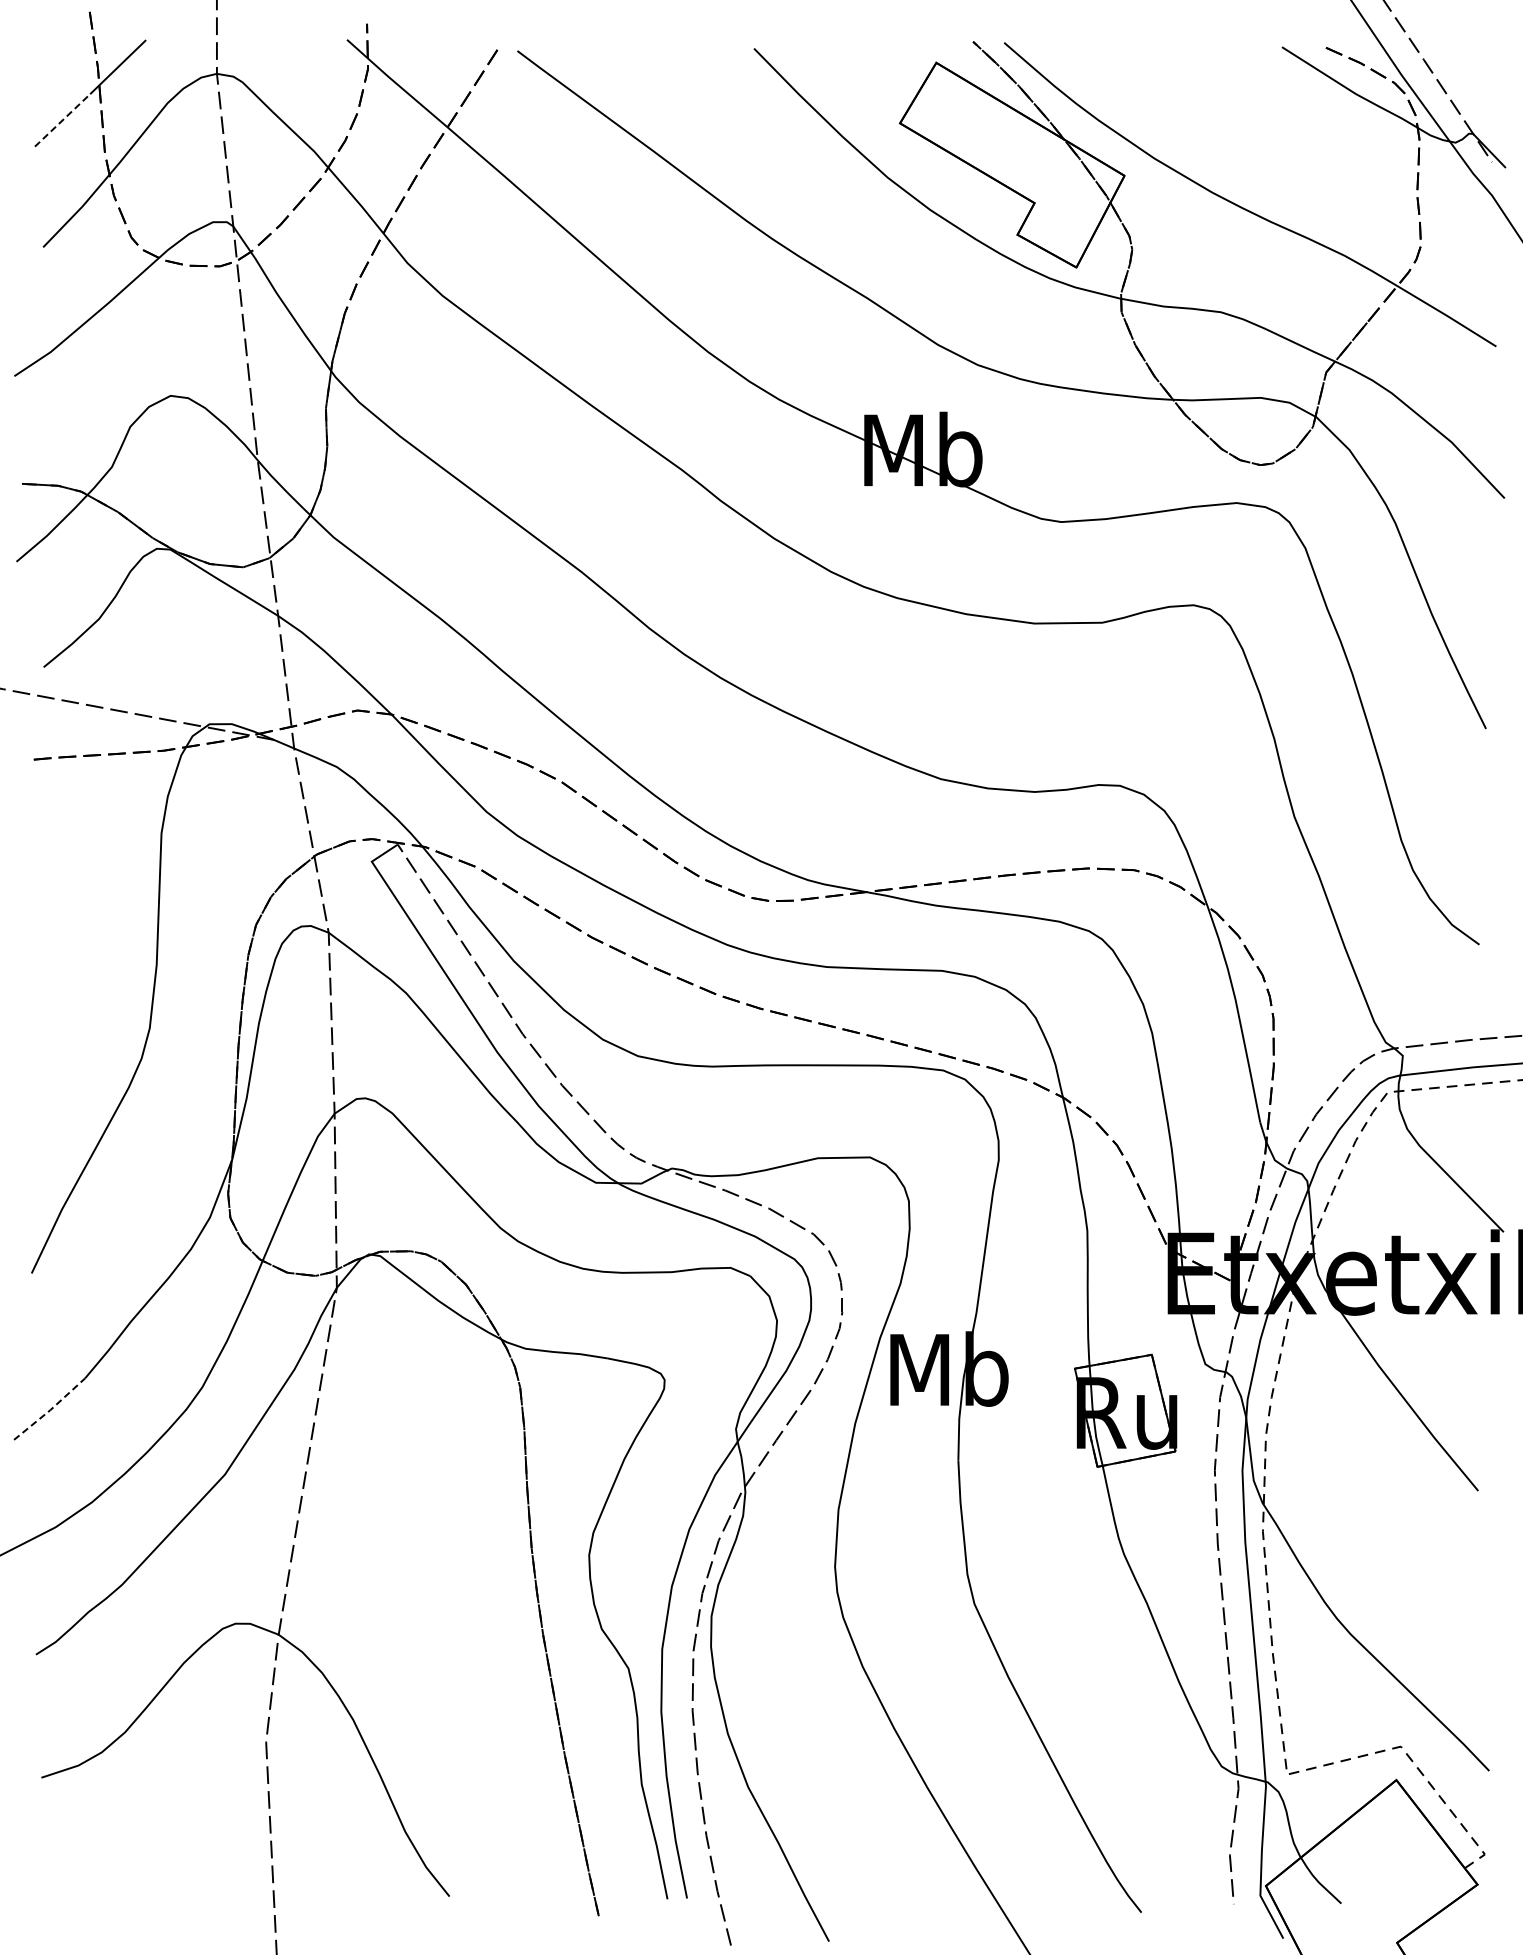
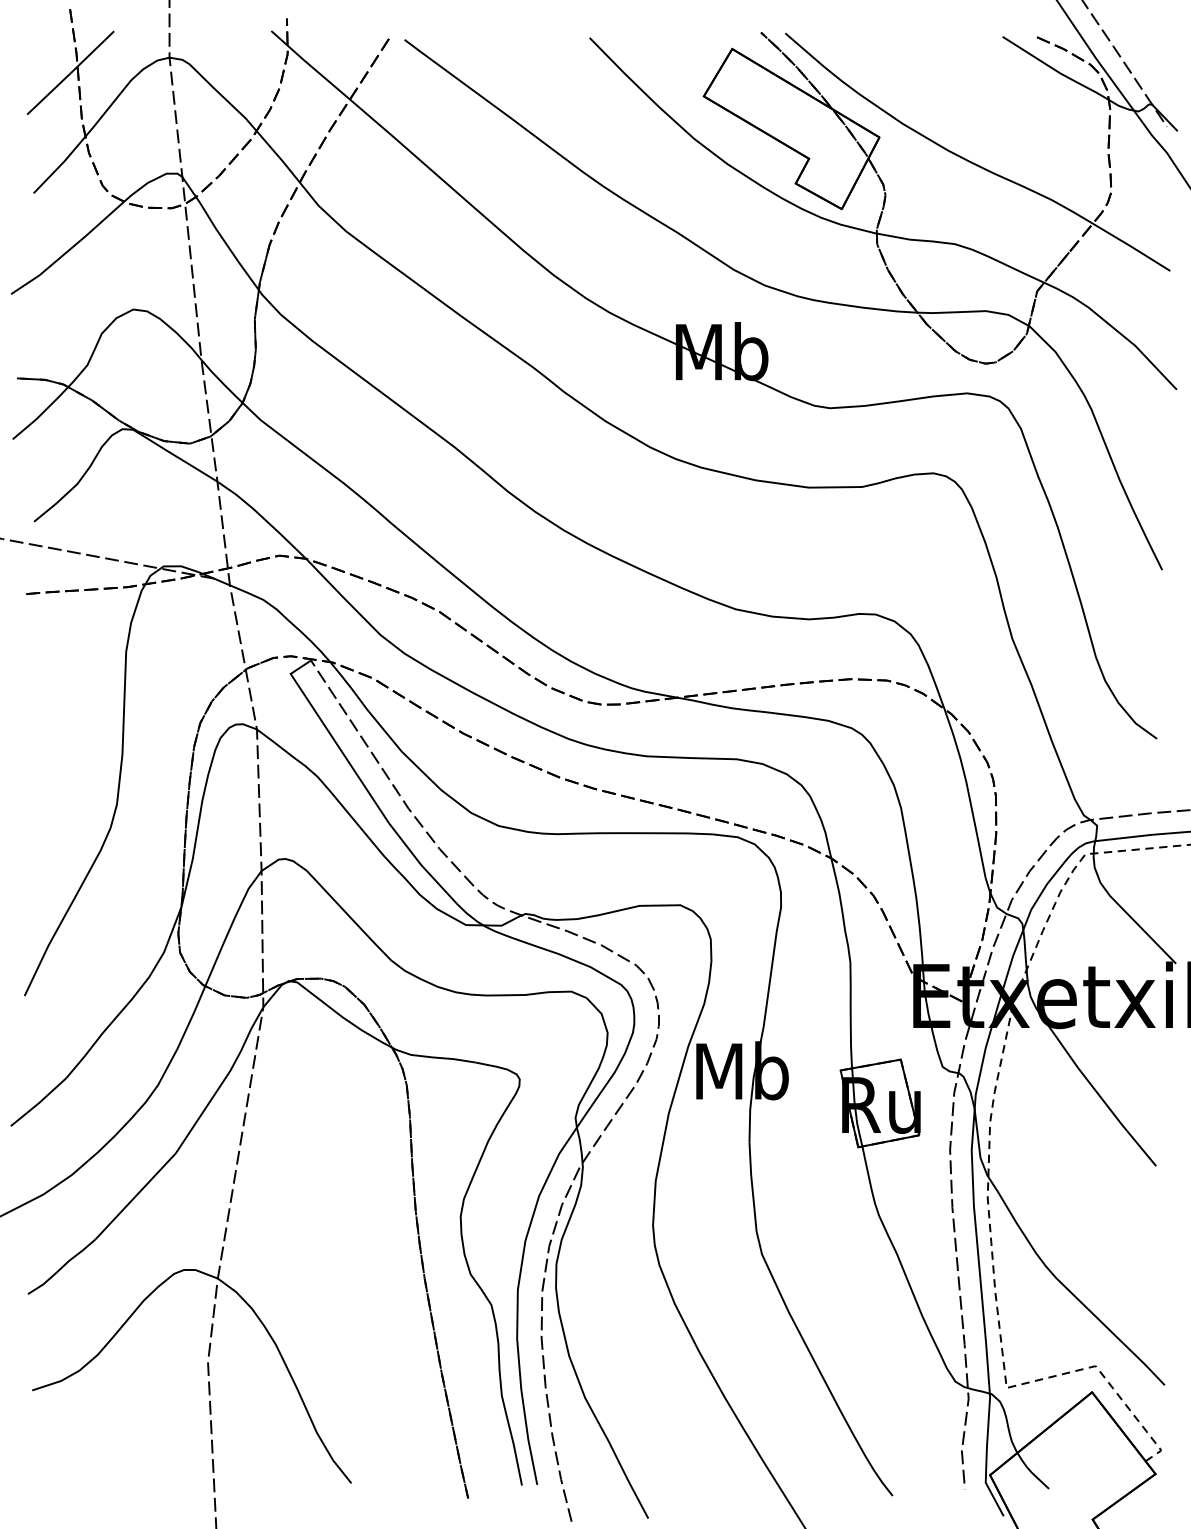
line: (62, 120) -> (48, 94), dashed -> solid
line: (50, 1410) -> (39, 1103), dashed -> solid

